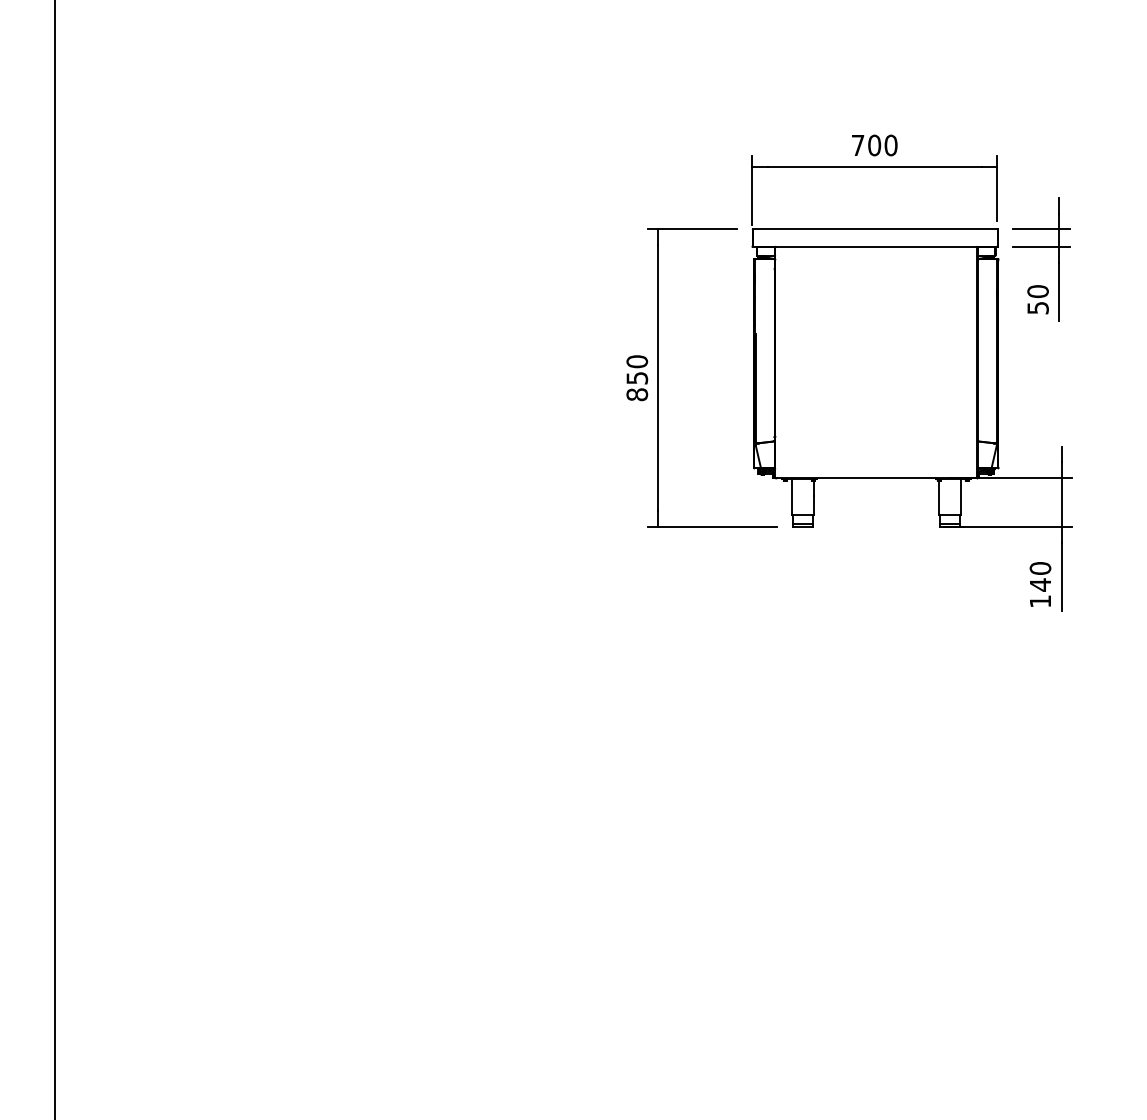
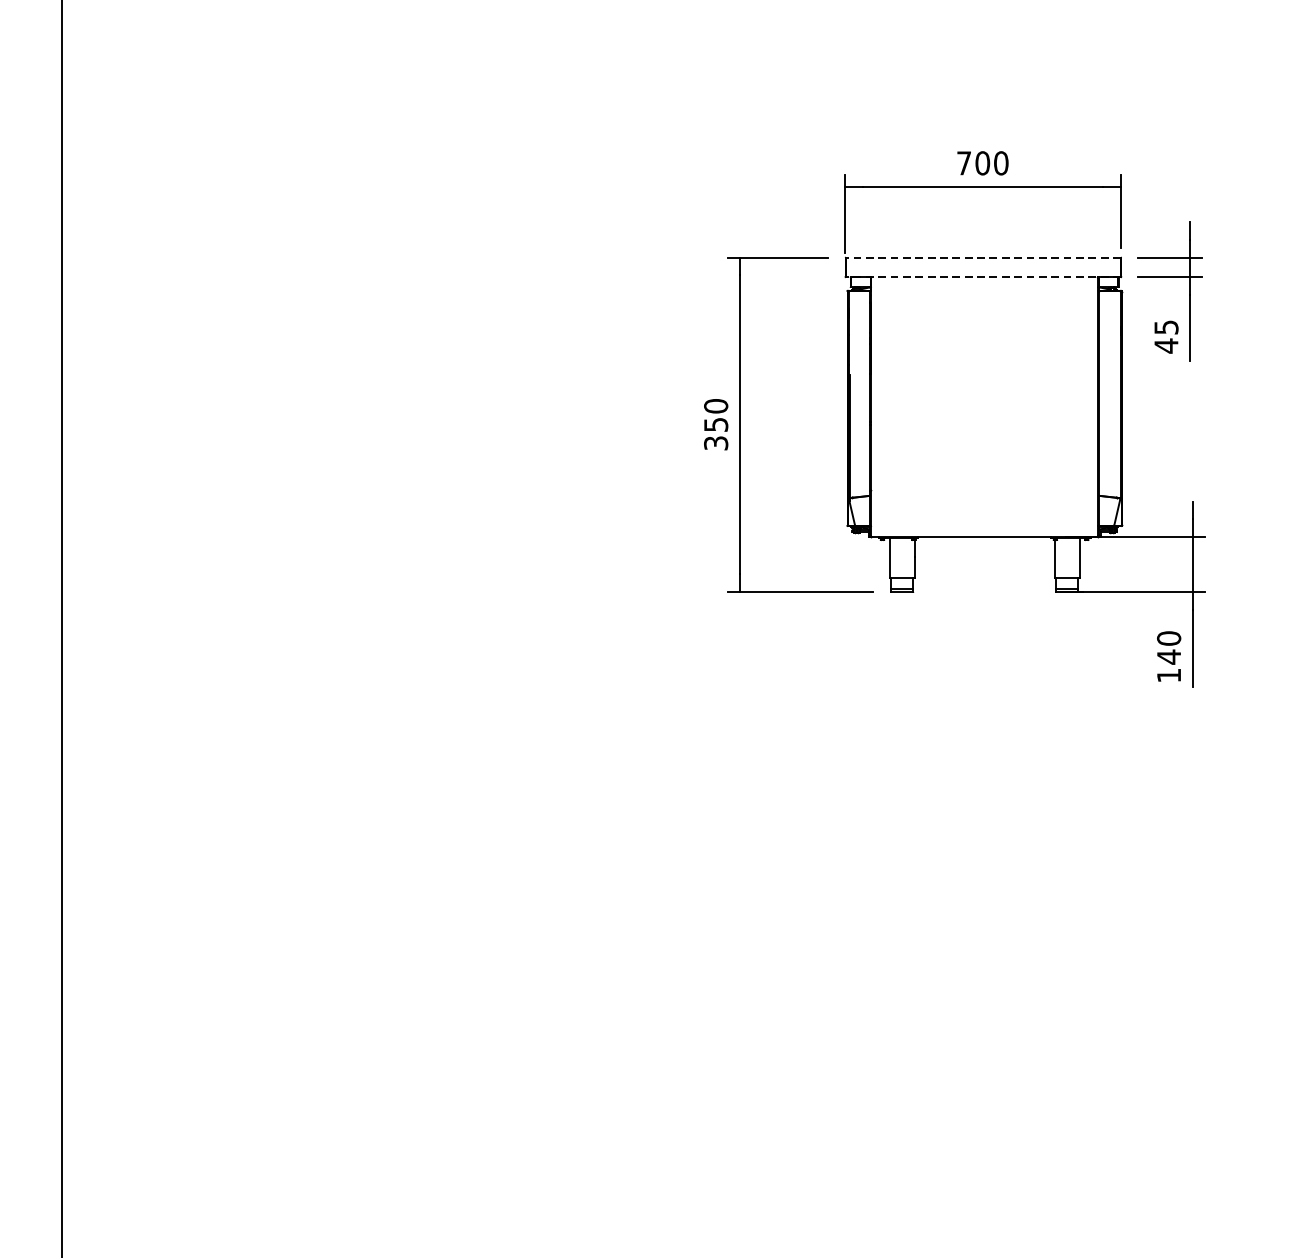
line: (874, 229) -> (982, 257), solid -> dashed
line: (874, 246) -> (982, 276), solid -> dashed
text: (1037, 299) -> (1165, 336), 50 -> 45
text: (637, 394) -> (716, 443), 850 -> 350

